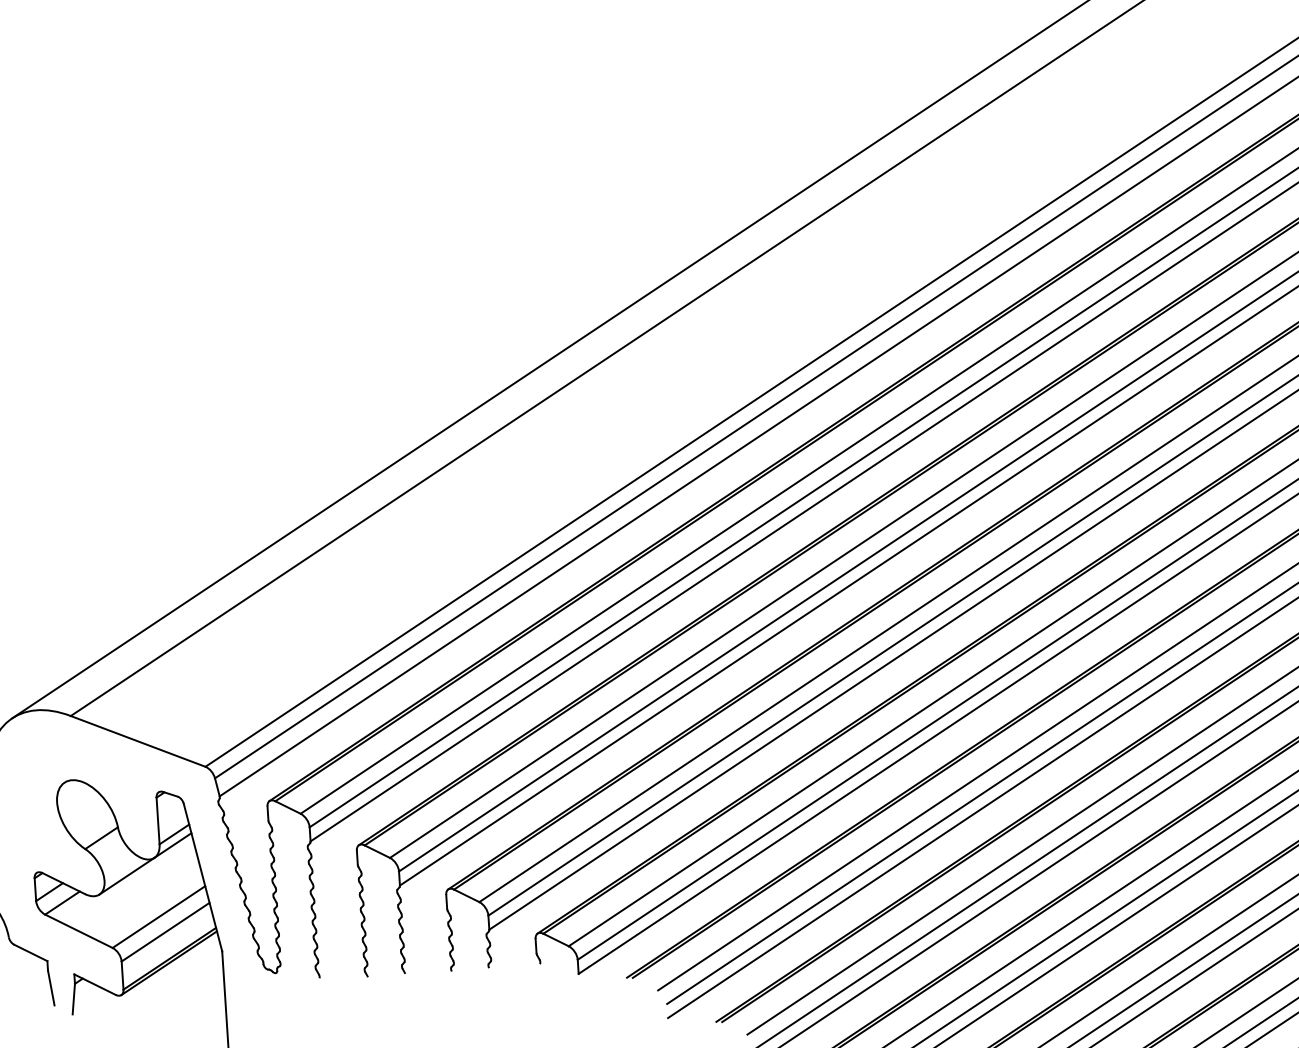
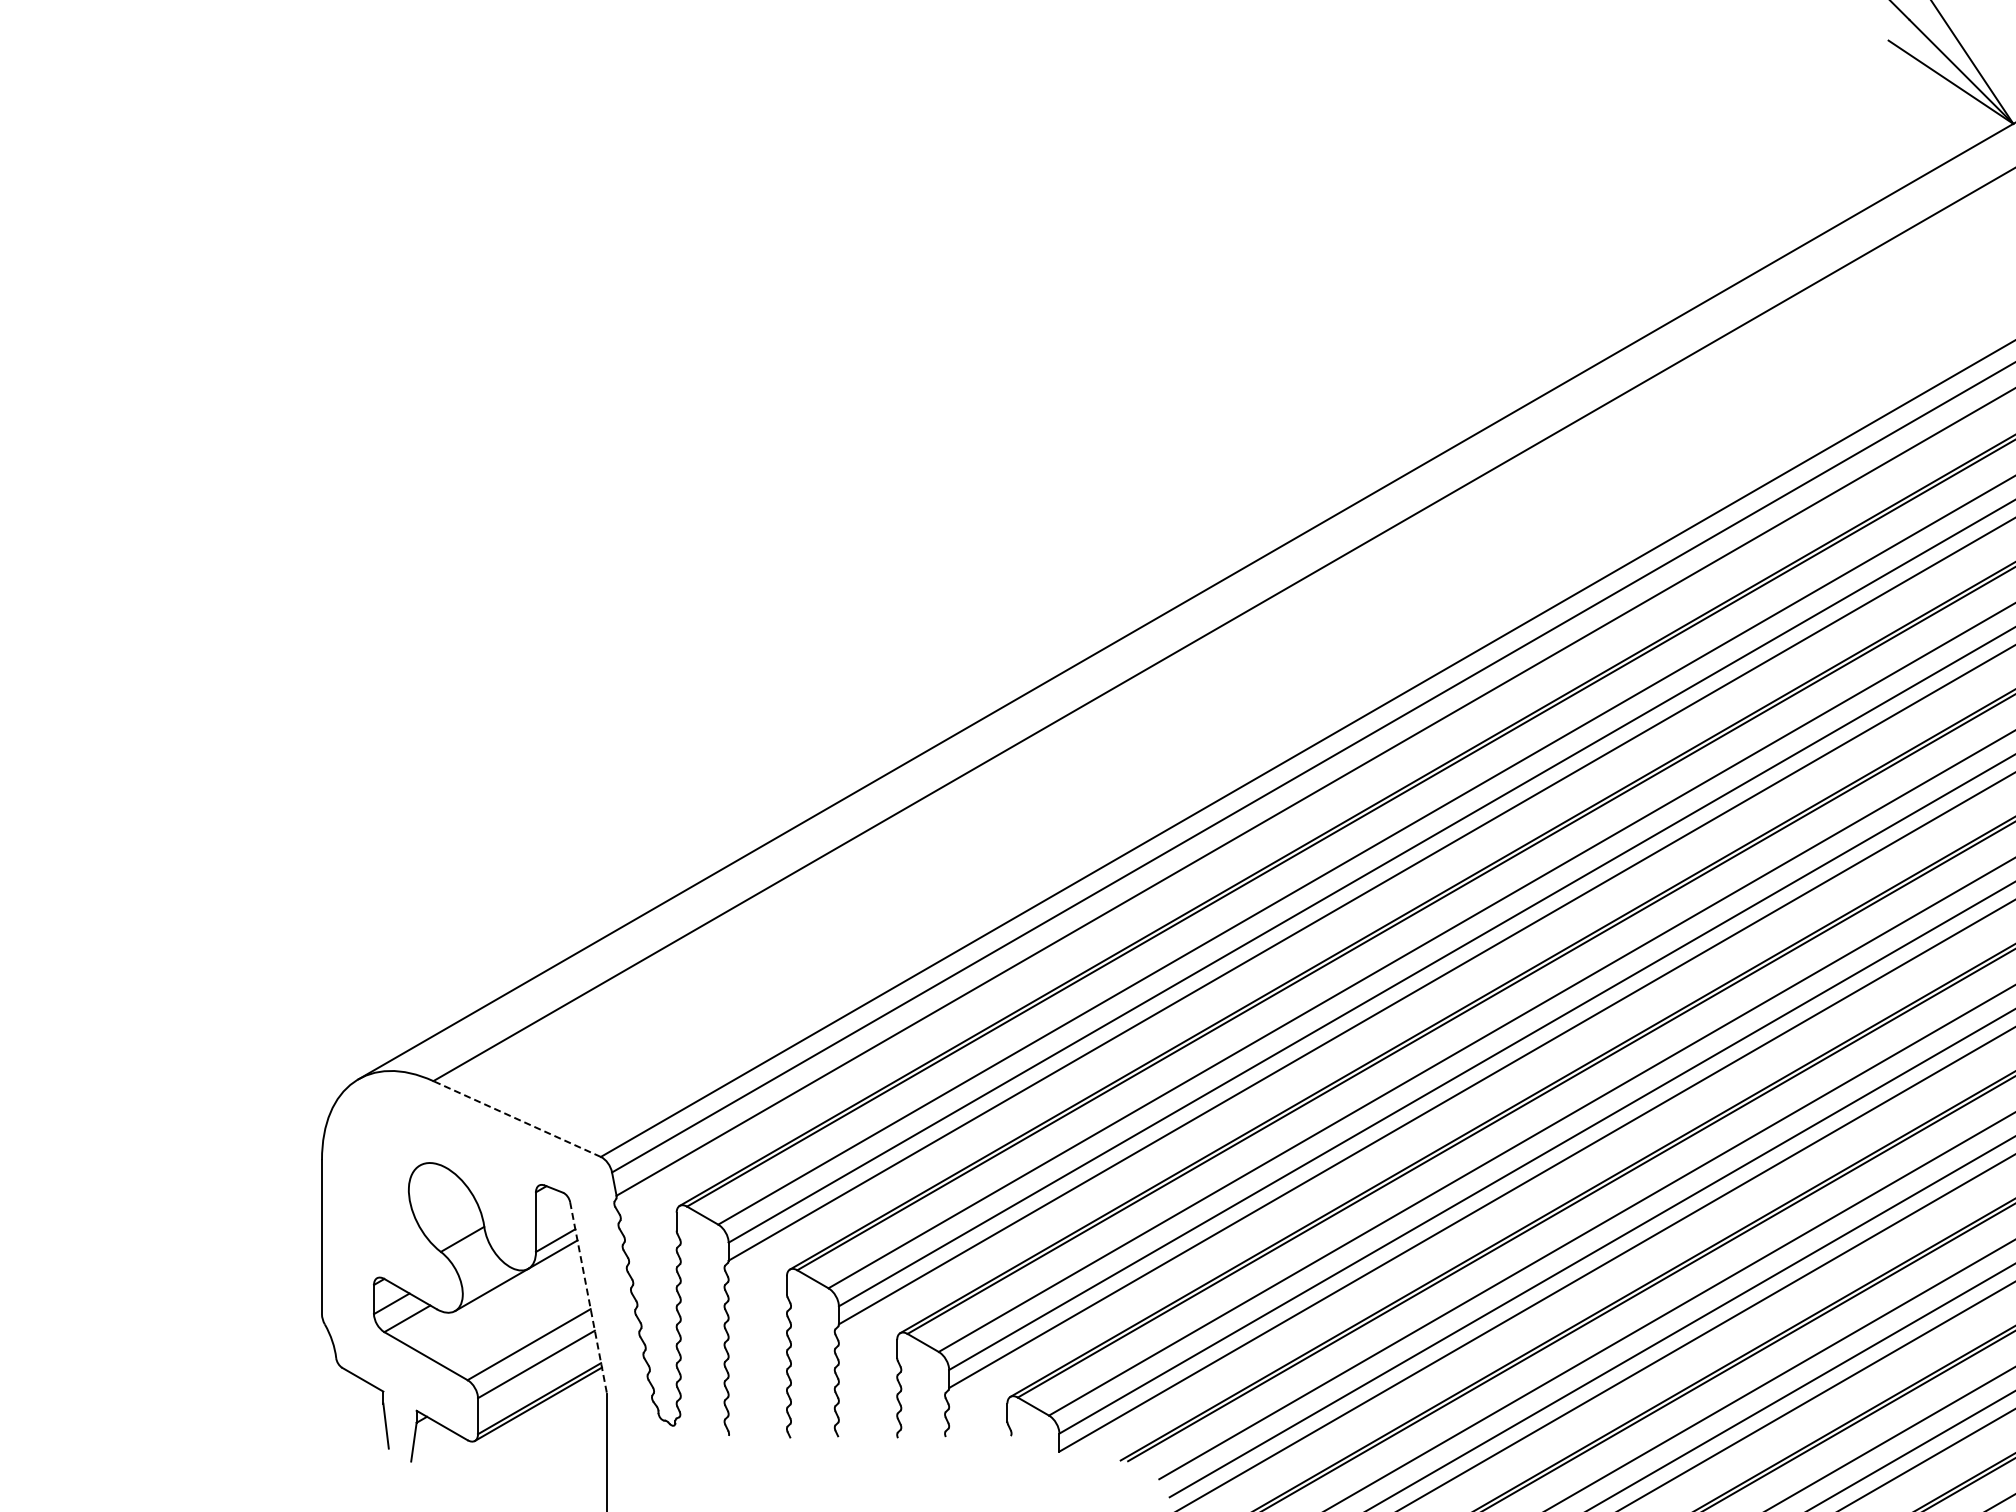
line: (138, 741) -> (517, 1119), solid -> dashed
line: (202, 877) -> (588, 1297), solid -> dashed

